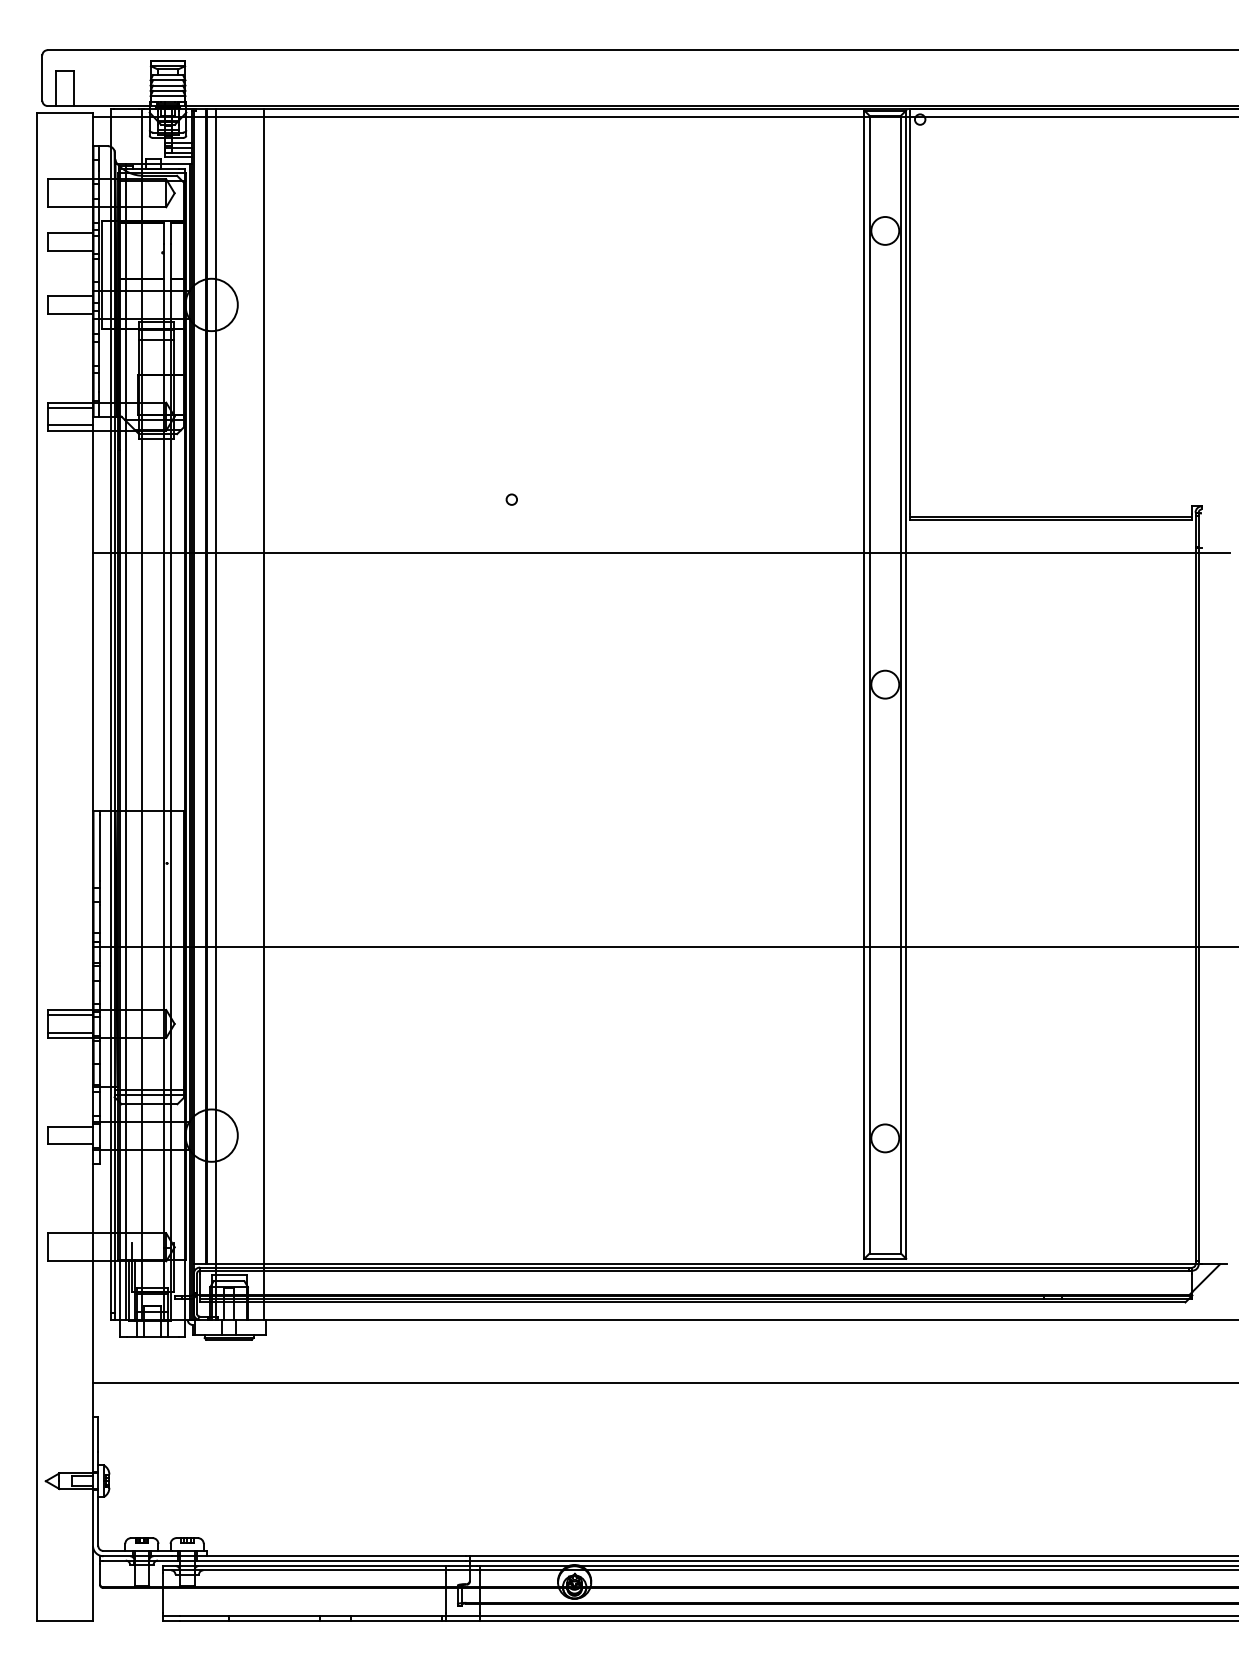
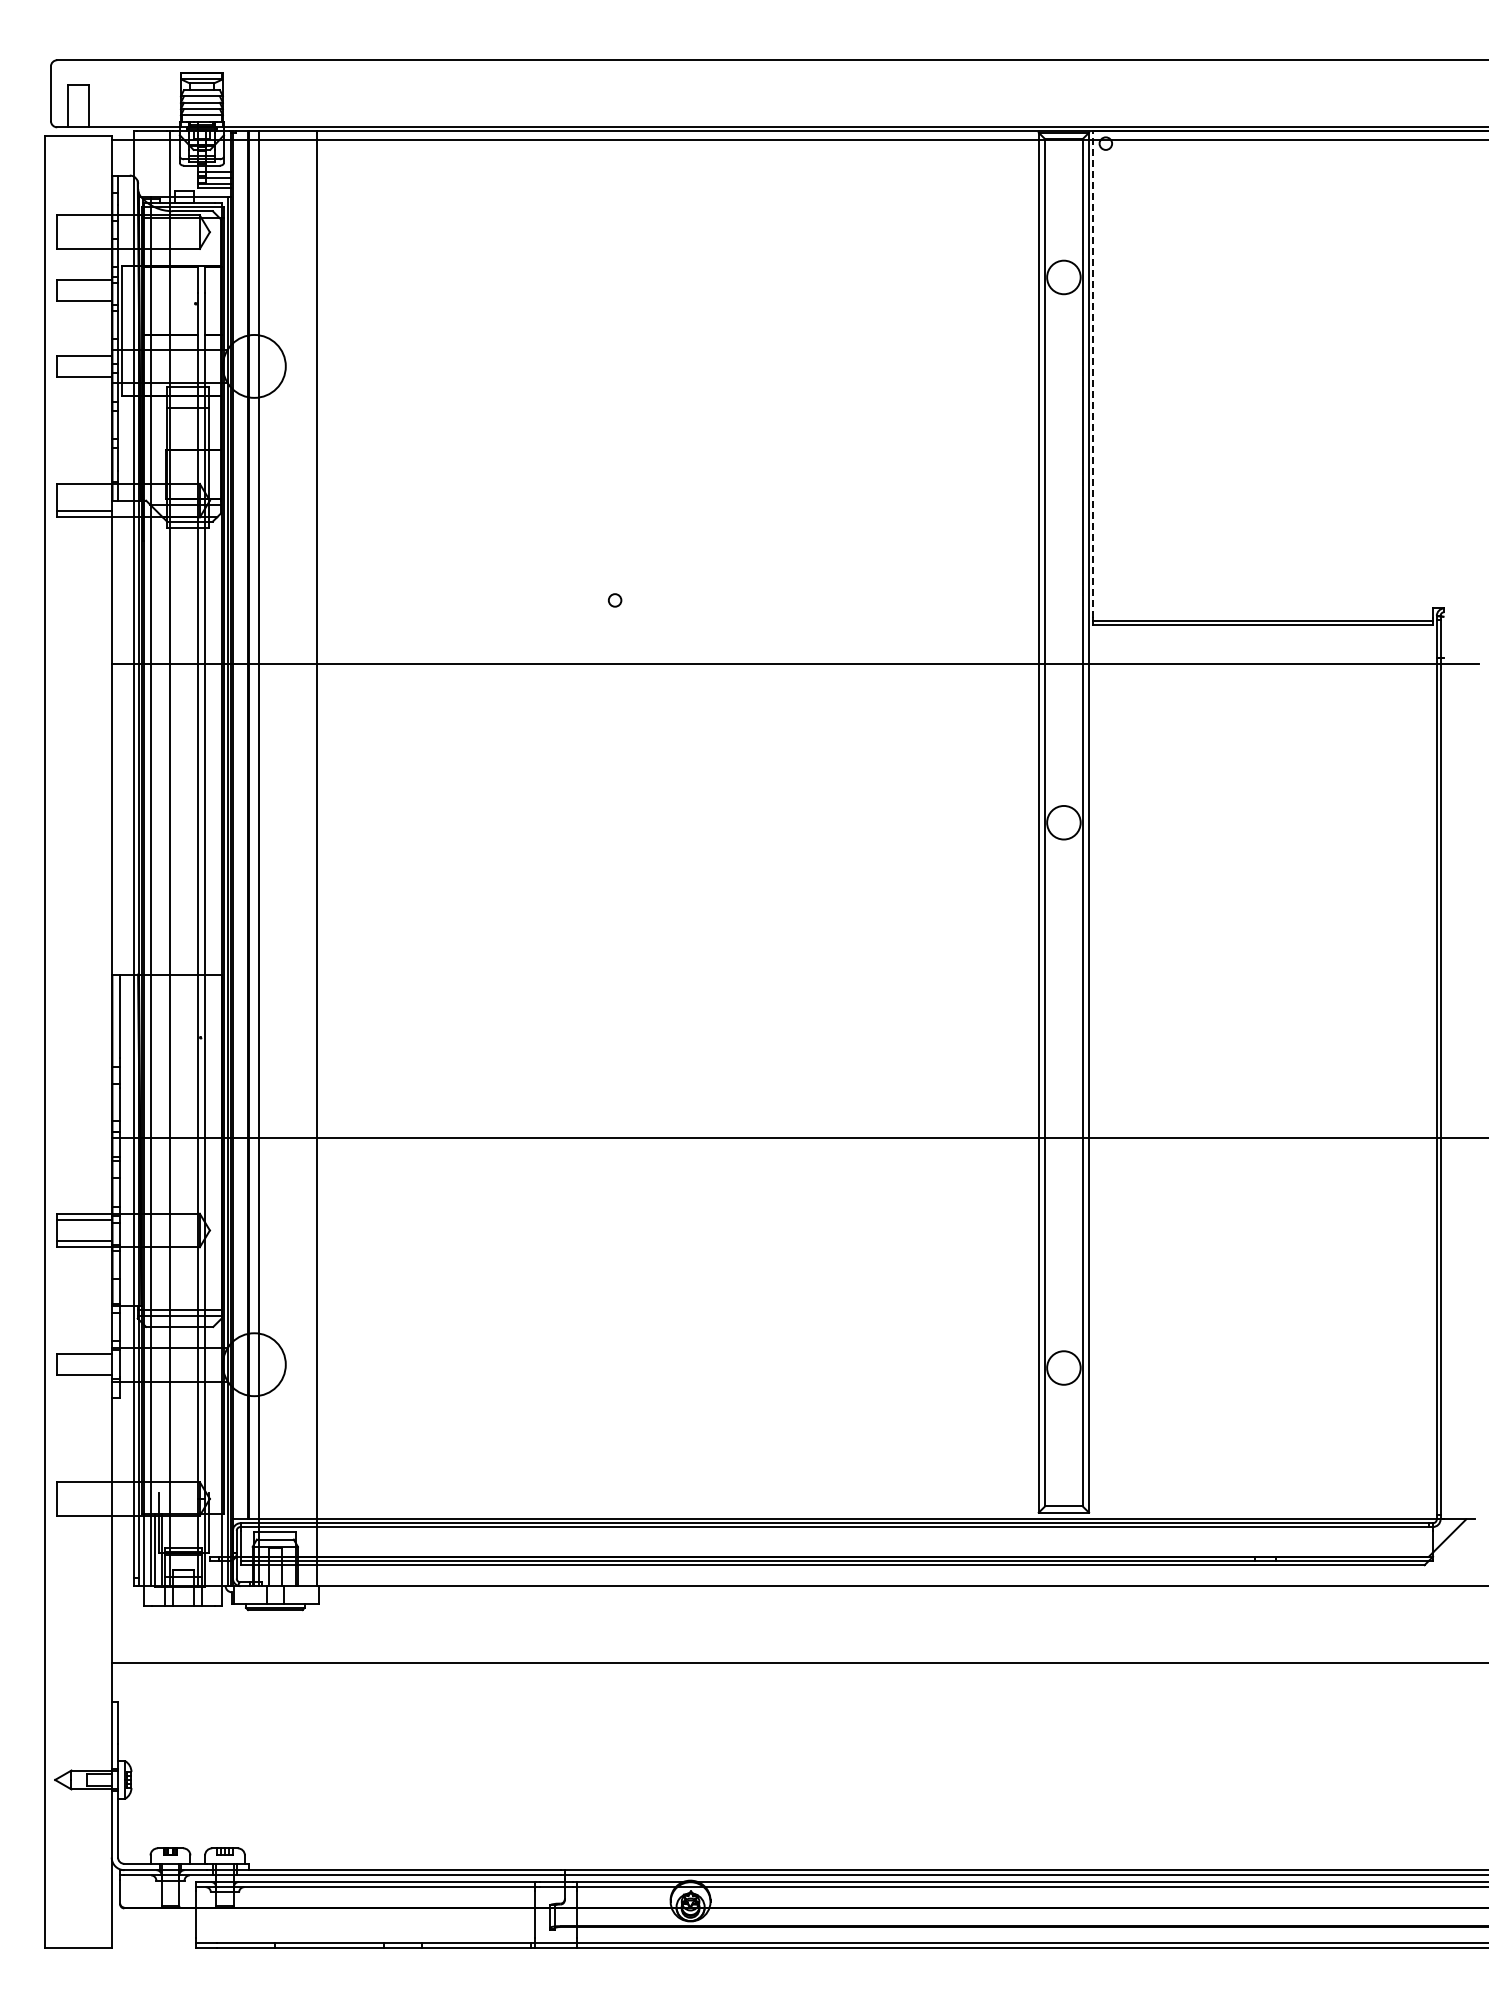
line: (909, 310) -> (1093, 373), solid -> dashed
line: (70, 408) -> (84, 490), removed

